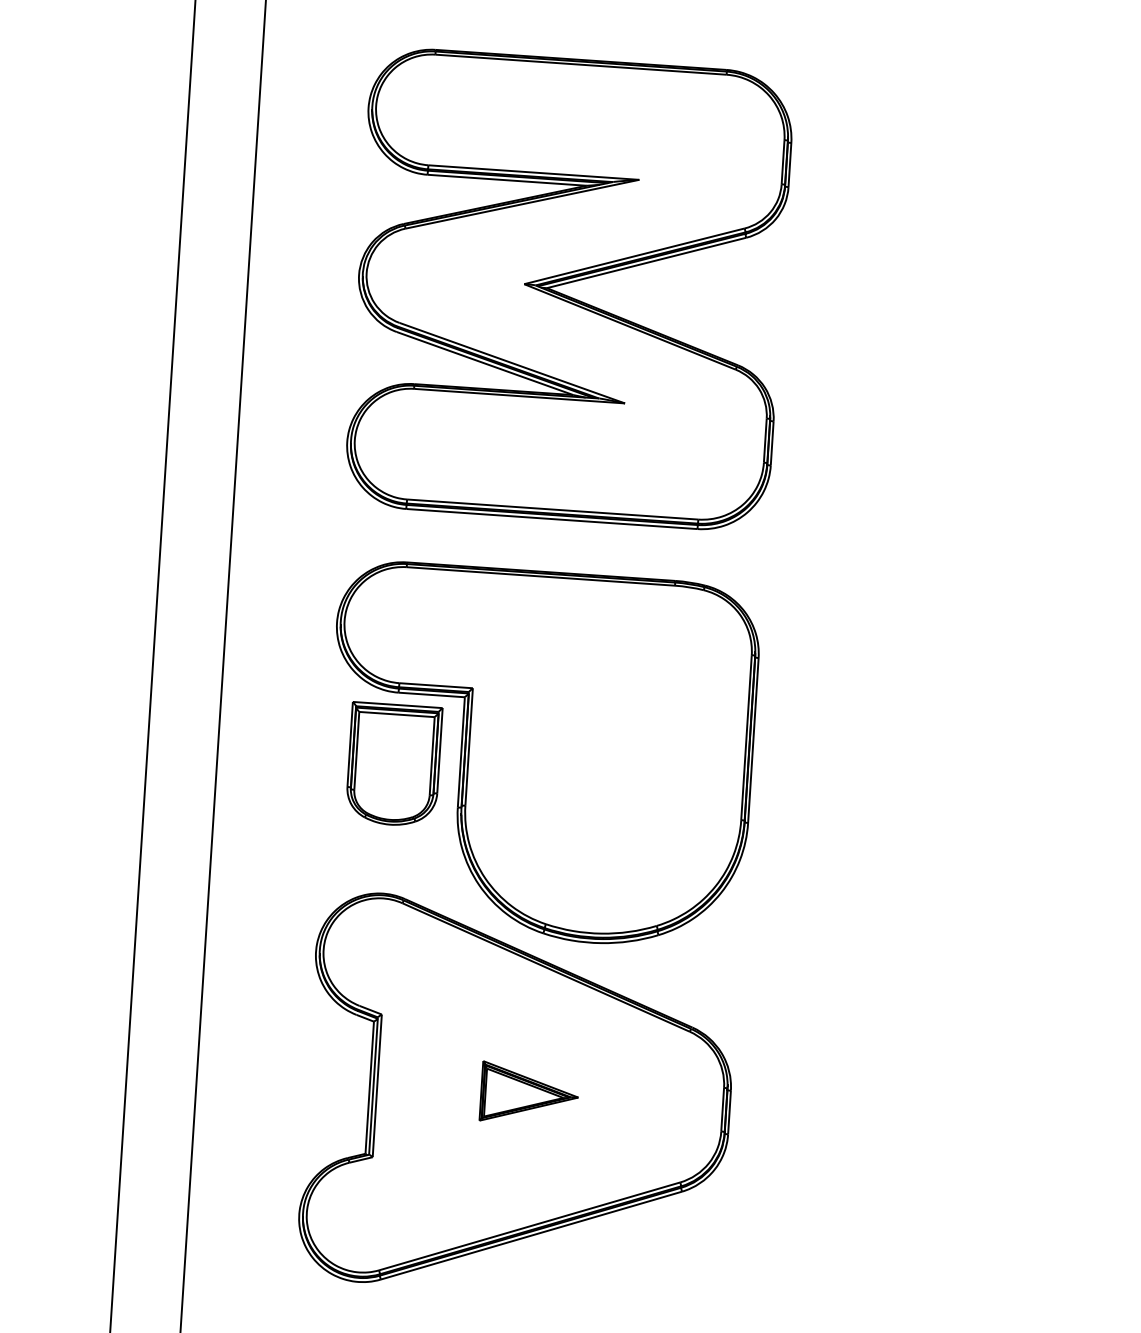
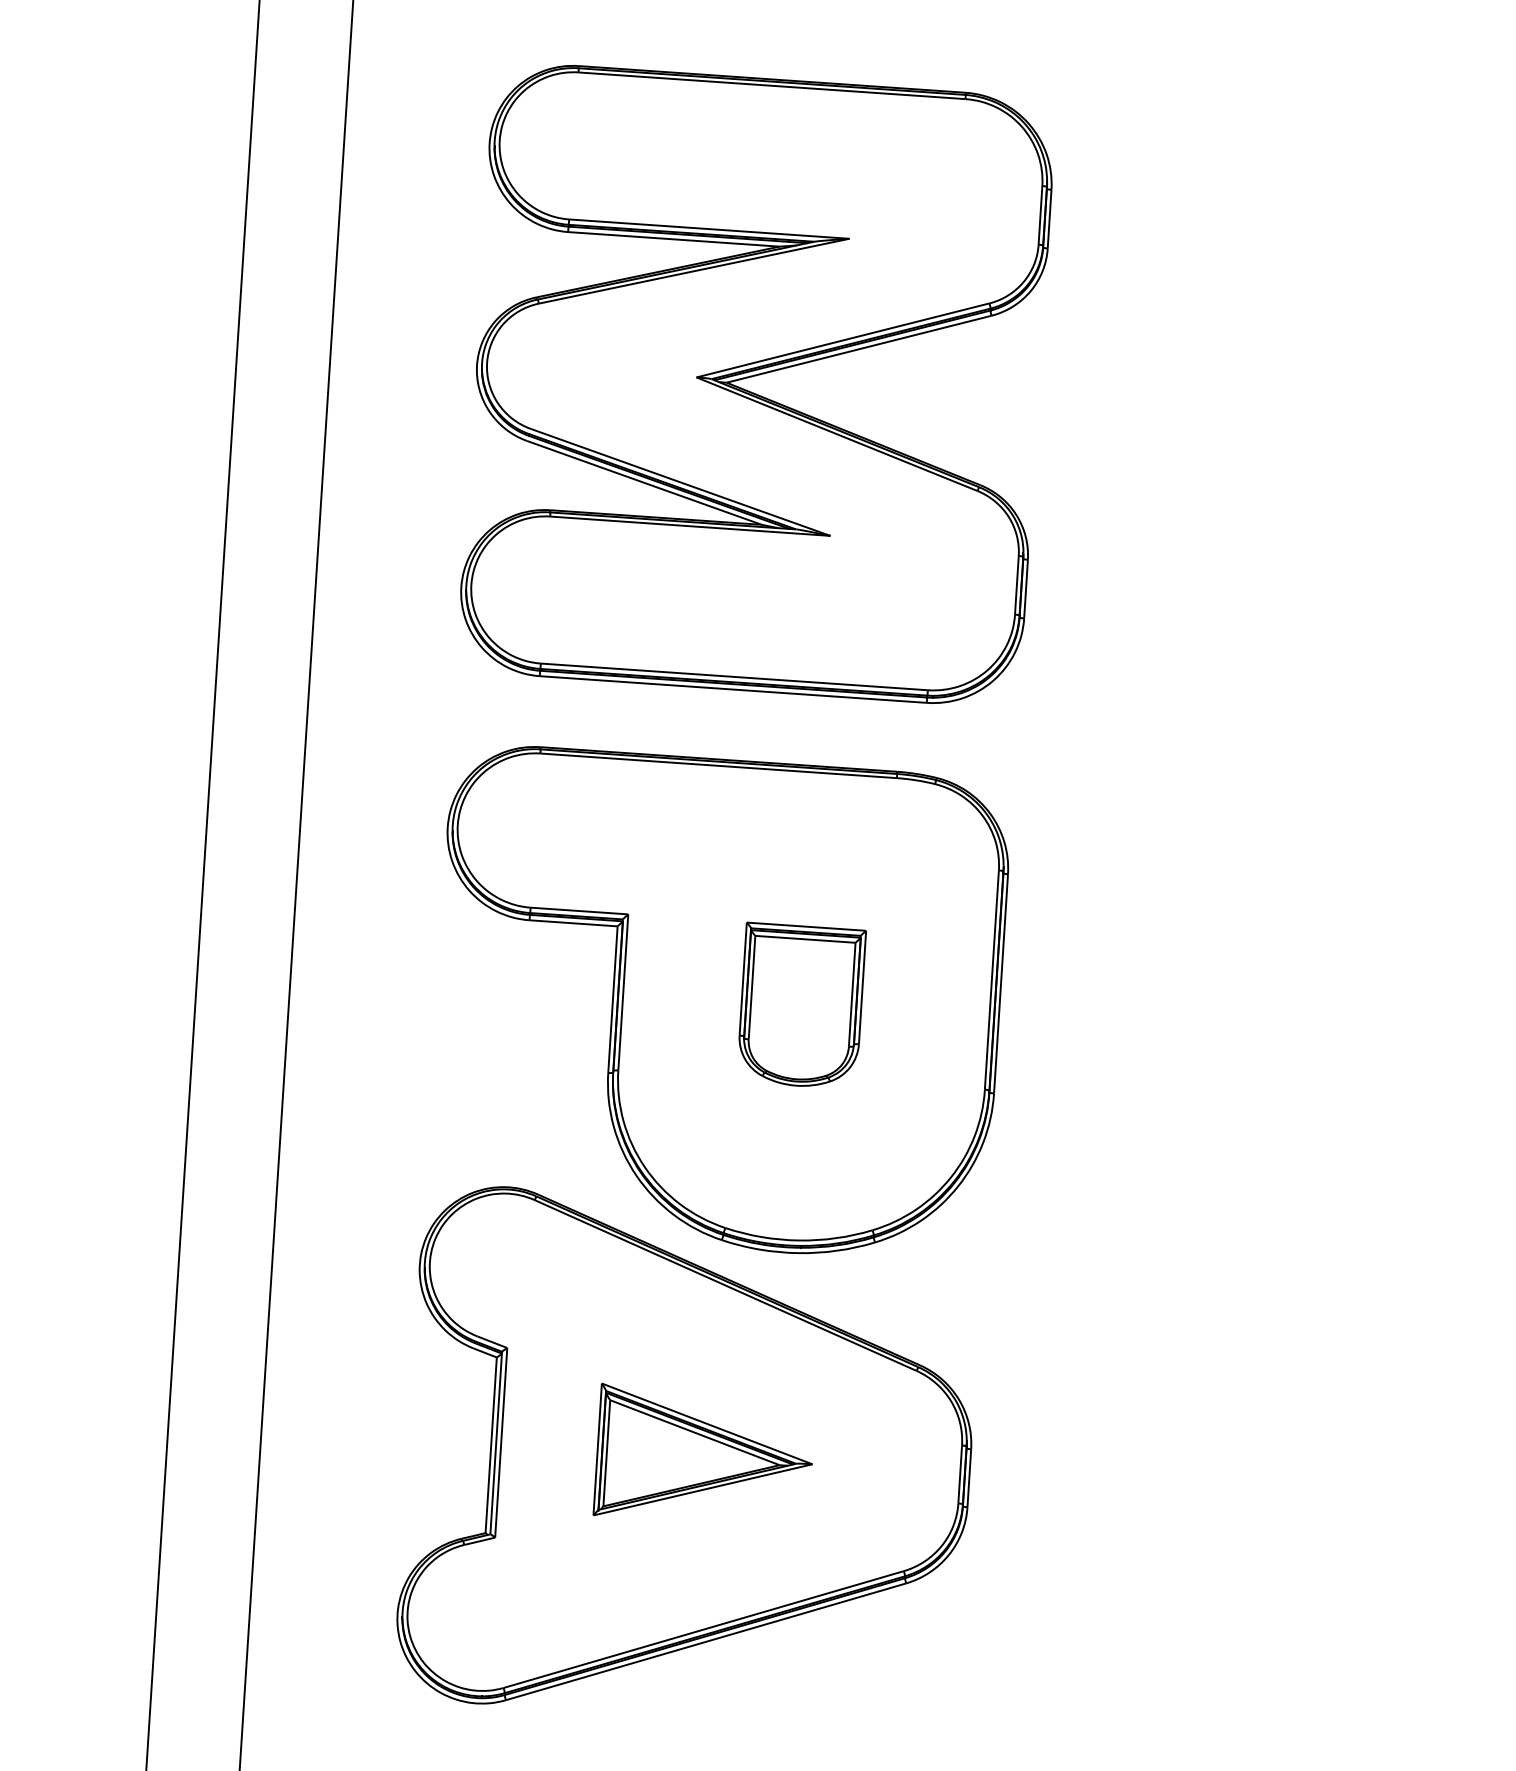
part: (394, 762) -> (802, 1003), moved
part: (528, 1090) -> (702, 1449), size x1.67

